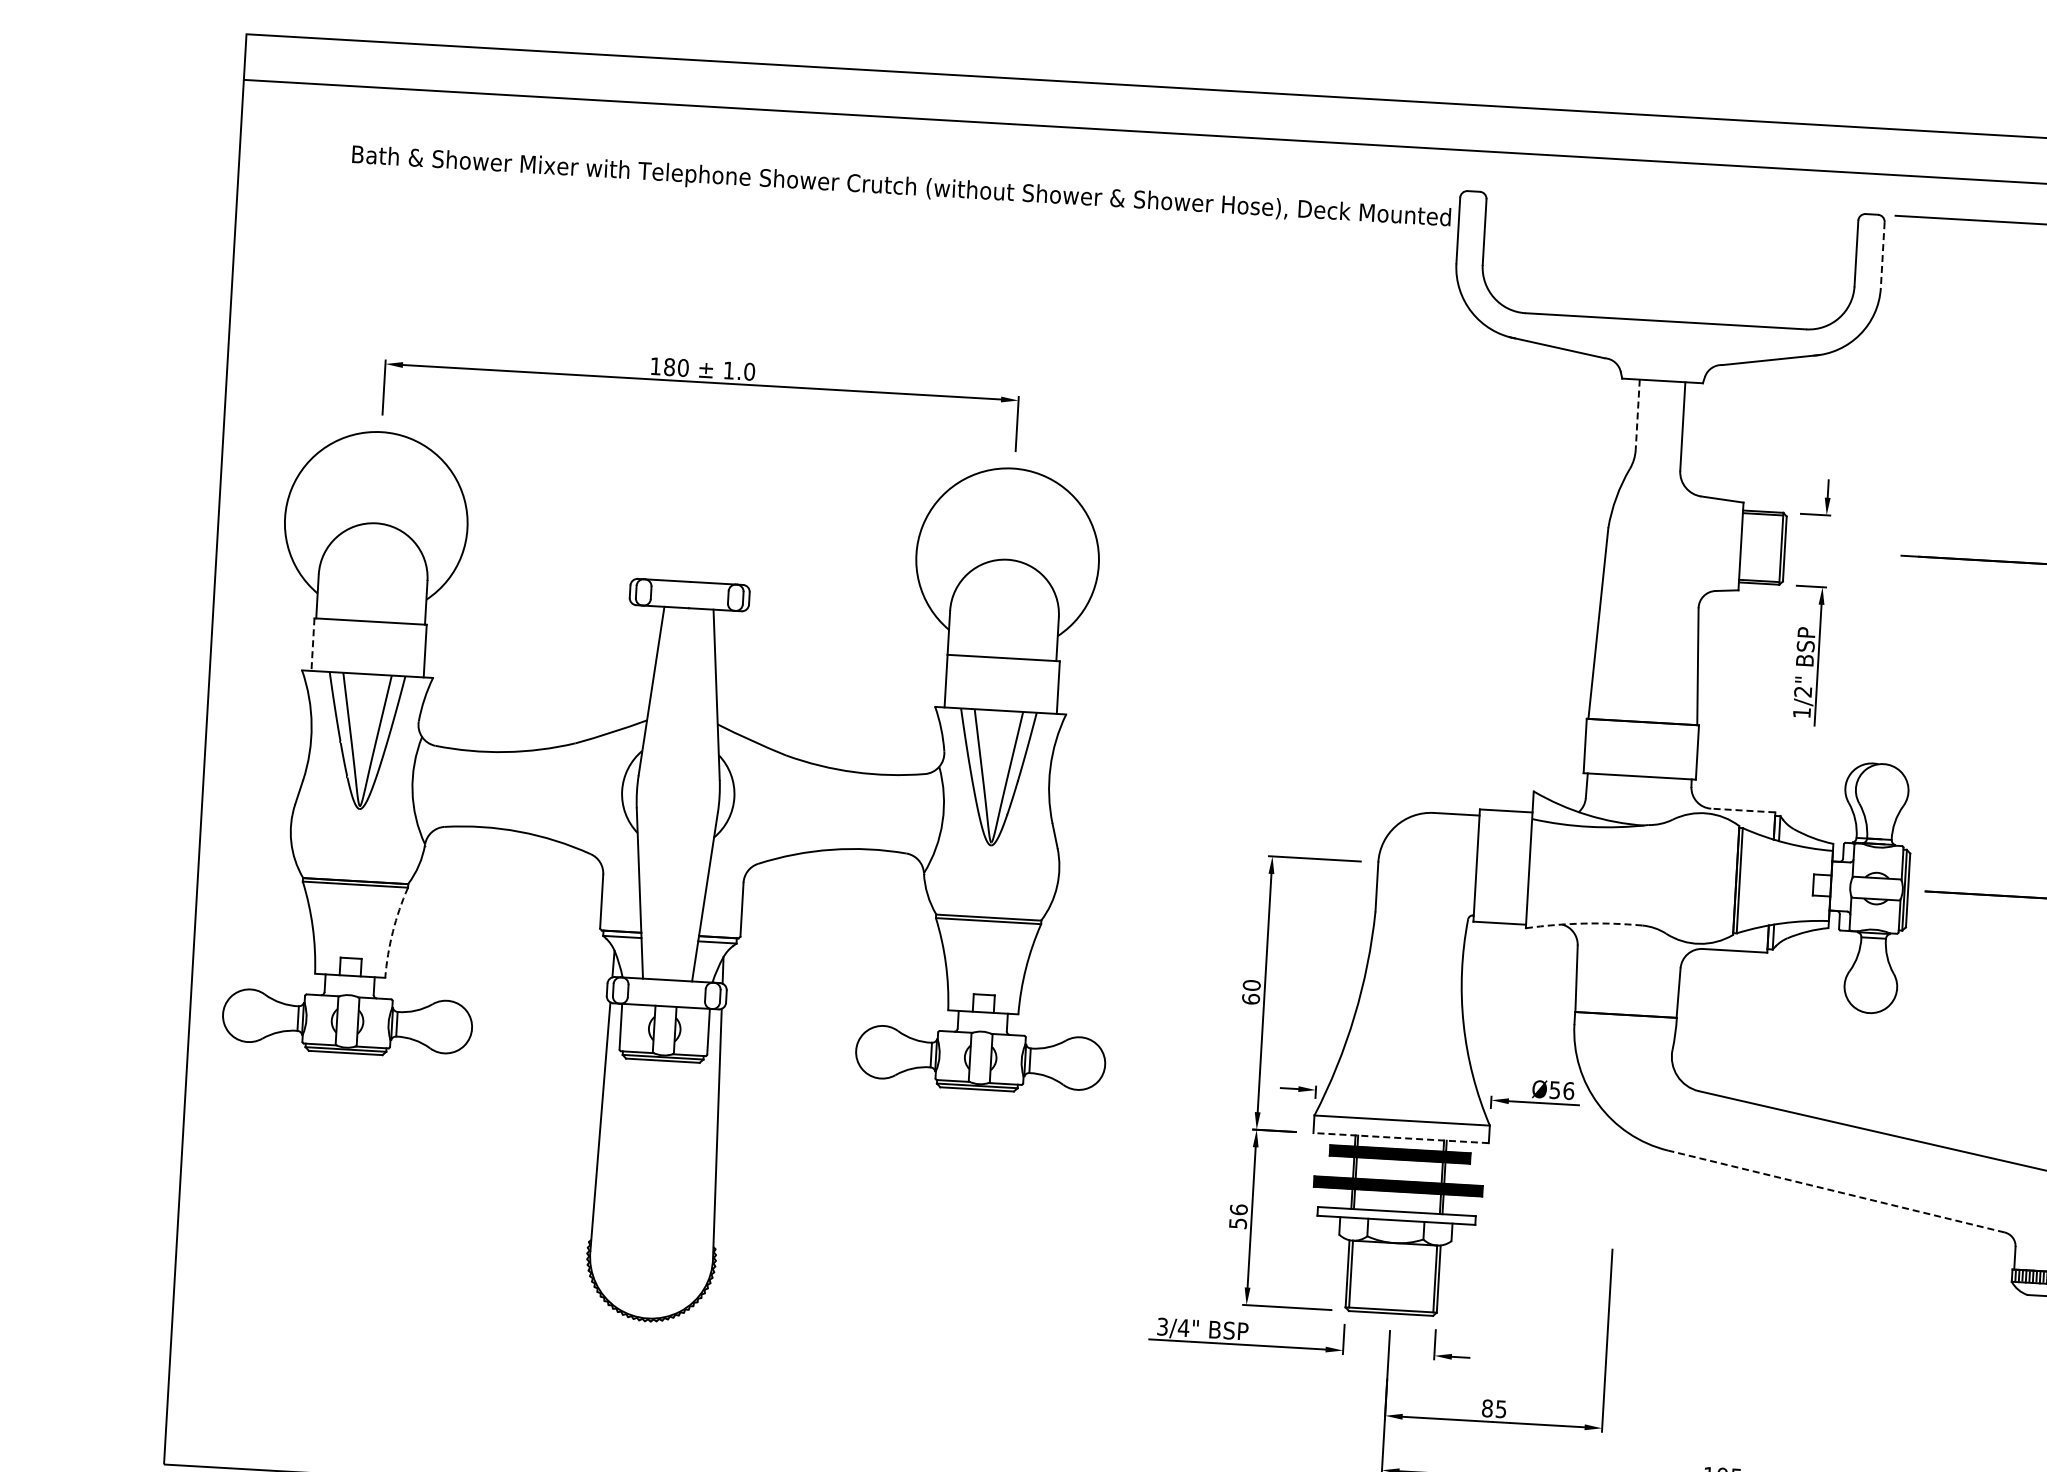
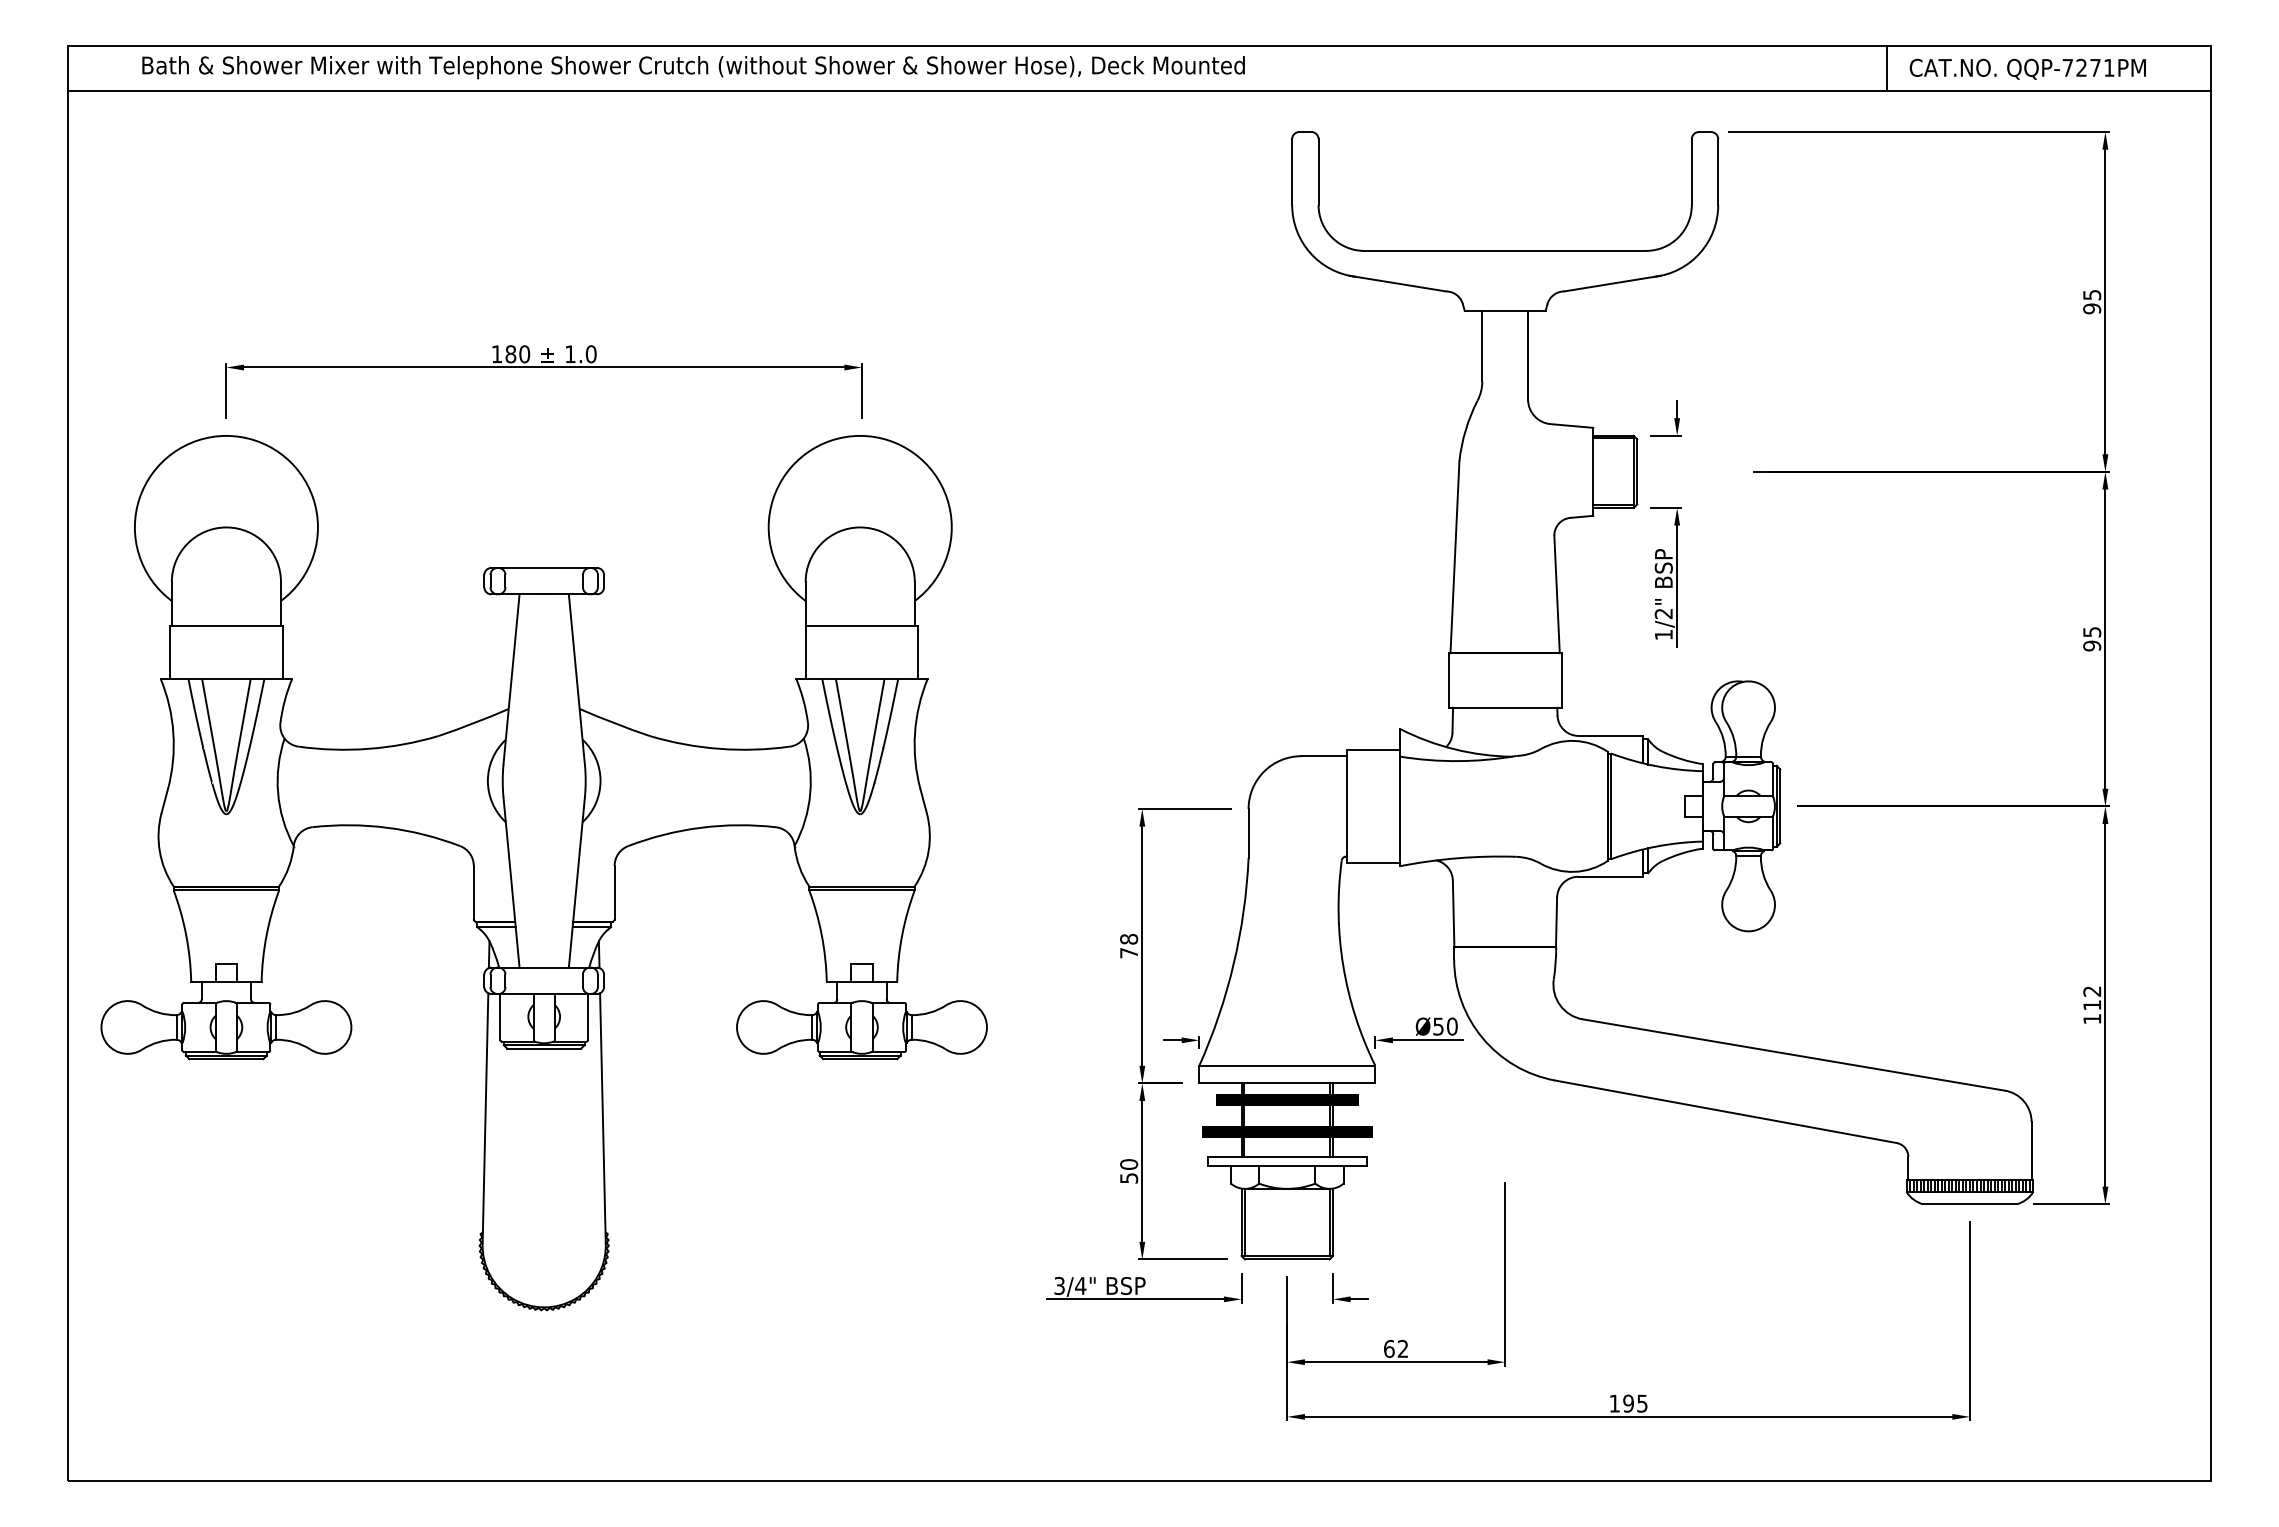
text: (901, 187) -> (693, 67), moved
line: (1882, 255) -> (1718, 172), dashed -> solid
line: (1637, 415) -> (1482, 346), dashed -> solid
line: (313, 644) -> (170, 652), dashed -> solid
line: (1743, 810) -> (1610, 735), dashed -> solid
arc: (1583, 923) -> (1457, 858), dashed -> solid
arc: (392, 932) -> (266, 935), dashed -> solid
text: (1251, 991) -> (1129, 945), 60 -> 78
text: (1568, 1090) -> (1452, 1026), Ø56 -> Ø50
line: (1400, 1138) -> (1286, 1083), dashed -> solid
line: (1836, 1191) -> (1725, 1111), dashed -> solid
text: (1238, 1209) -> (1128, 1164), 56 -> 50
text: (1494, 1408) -> (1396, 1348), 85 -> 62

